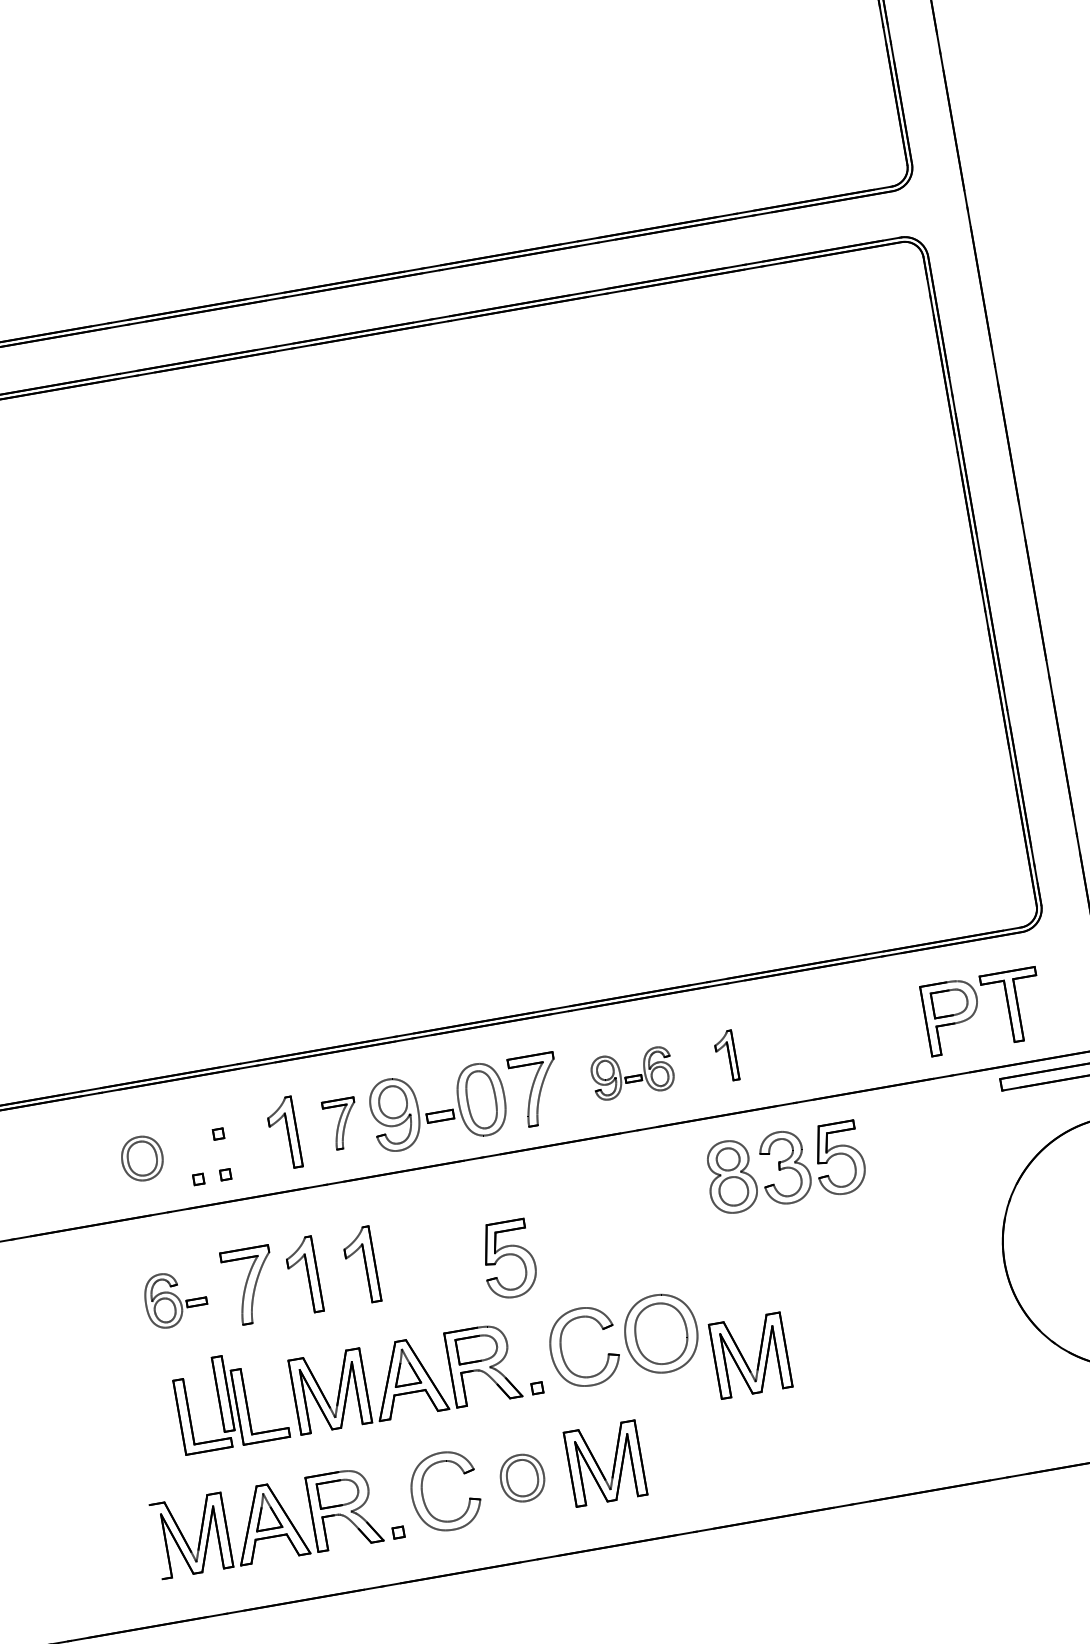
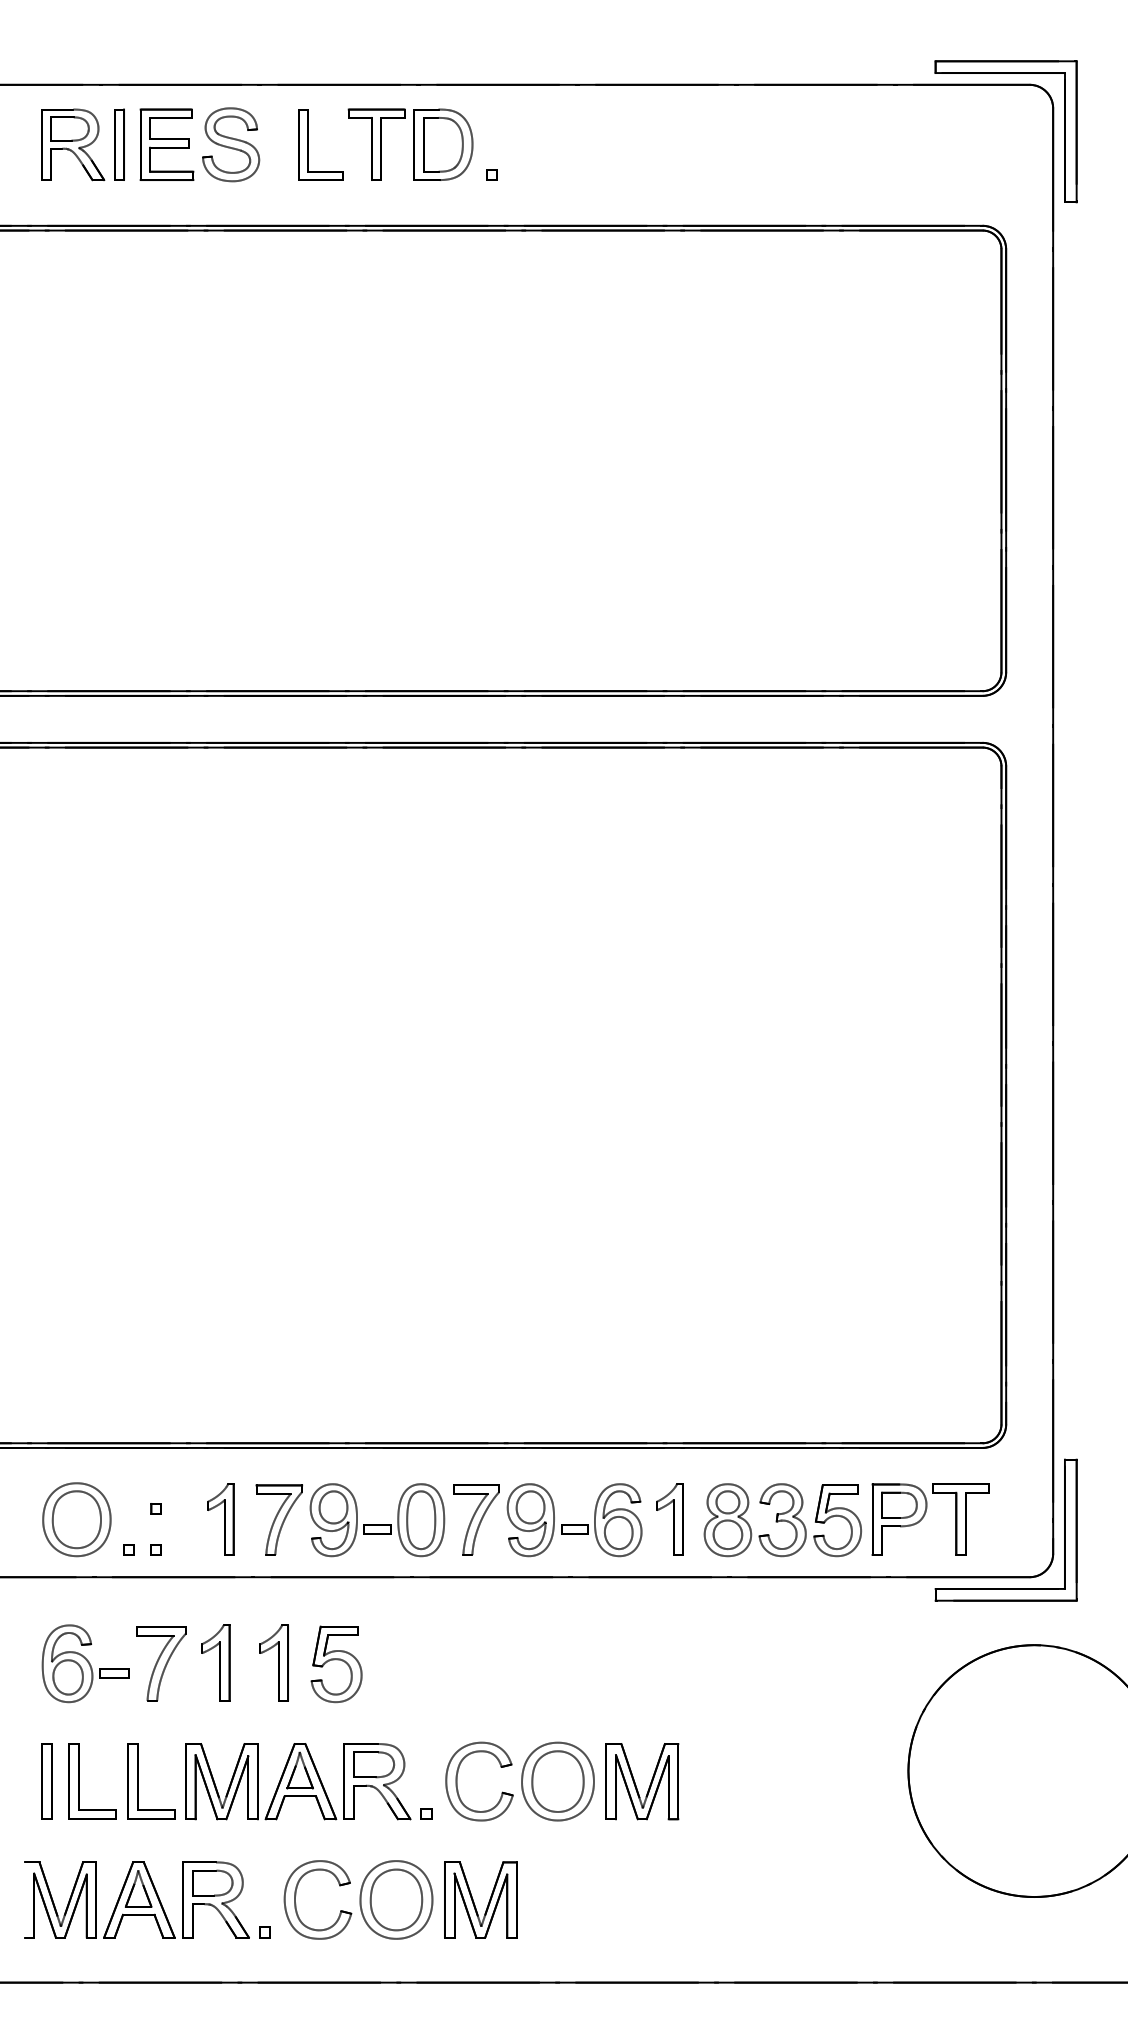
part: (726, 1056) -> (669, 1519), size x1.43
part: (632, 1073) -> (574, 1520), size x1.67
part: (341, 1123) -> (279, 1519), size x1.43
part: (141, 1158) -> (76, 1519), size x1.67
part: (785, 1167) -> (782, 1520), moved
part: (508, 1259) -> (336, 1664), moved
part: (175, 1298) -> (85, 1663), size x1.43
part: (744, 1357) -> (635, 1782), moved
part: (222, 1393) -> (46, 1781), moved
part: (522, 1477) -> (396, 1899), size x1.67

